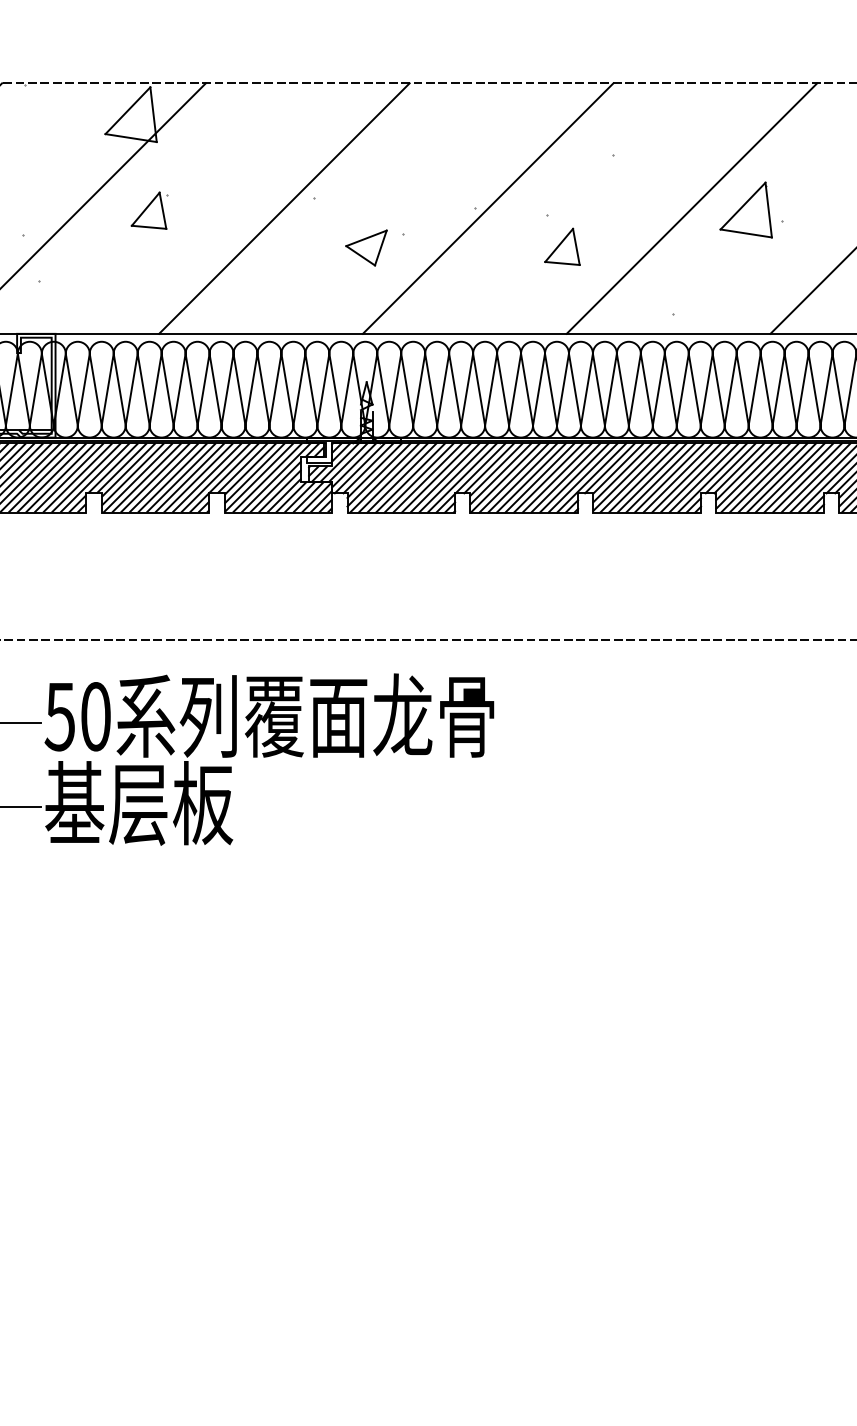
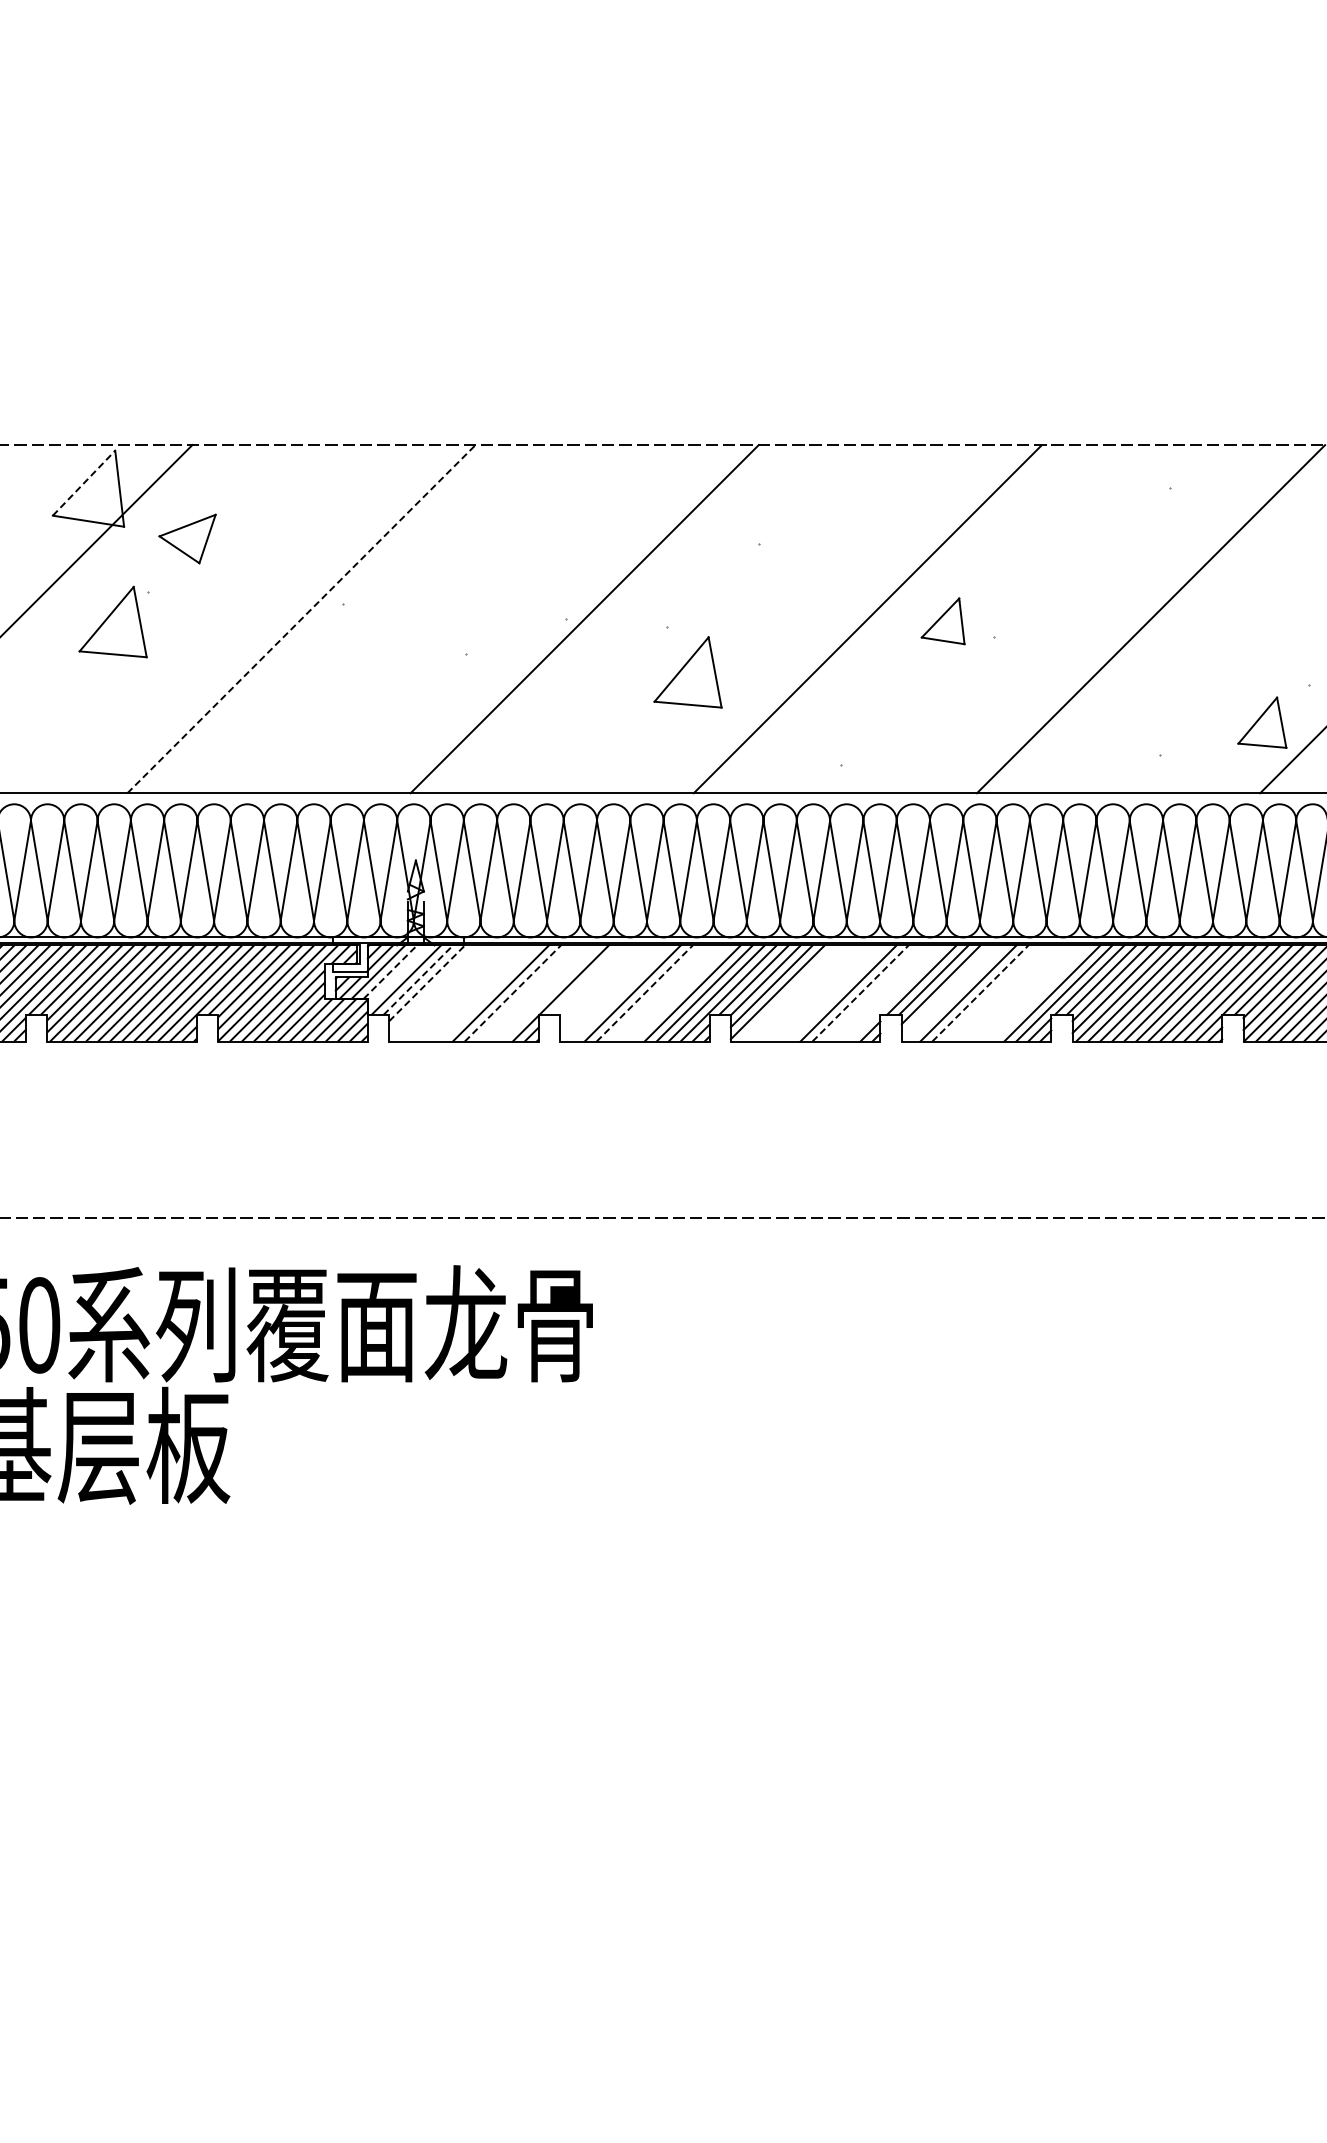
line: (128, 110) -> (84, 482), solid -> dashed
line: (284, 208) -> (301, 618), solid -> dashed
part: (149, 210) -> (113, 622), size x1.4
part: (745, 210) -> (942, 621), size x0.6
part: (562, 246) -> (687, 672), size x1.4
part: (366, 247) -> (187, 538), moved
line: (348, 462) -> (390, 972), solid -> dashed
line: (354, 464) -> (398, 975), removed
line: (368, 467) -> (418, 979), solid -> dashed
line: (488, 467) -> (585, 979), removed
line: (496, 469) -> (596, 981), removed
line: (375, 470) -> (427, 983), solid -> dashed
line: (501, 473) -> (602, 987), removed
line: (379, 475) -> (433, 989), removed
line: (748, 475) -> (946, 990), removed
line: (384, 477) -> (440, 993), removed
line: (393, 477) -> (452, 993), removed
line: (401, 477) -> (464, 993), removed
line: (410, 477) -> (476, 993), removed
line: (418, 477) -> (488, 993), removed
line: (436, 477) -> (512, 993), solid -> dashed
line: (444, 477) -> (524, 993), removed
line: (453, 477) -> (536, 993), removed
line: (462, 477) -> (548, 993), removed
line: (505, 477) -> (608, 993), removed
line: (513, 477) -> (620, 993), removed
line: (531, 477) -> (644, 993), solid -> dashed
line: (539, 477) -> (656, 993), removed
line: (548, 477) -> (668, 993), removed
line: (557, 477) -> (680, 993), removed
line: (634, 477) -> (788, 993), removed
line: (643, 477) -> (800, 993), removed
line: (652, 477) -> (812, 993), removed
line: (660, 477) -> (824, 993), removed
line: (669, 477) -> (836, 993), removed
line: (686, 477) -> (860, 993), solid -> dashed
line: (695, 477) -> (872, 993), removed
line: (703, 477) -> (884, 993), removed
line: (712, 477) -> (896, 993), removed
line: (755, 477) -> (956, 993), removed
line: (773, 477) -> (980, 993), solid -> dashed
line: (781, 477) -> (992, 993), removed
line: (790, 477) -> (1004, 993), removed
line: (798, 477) -> (1016, 993), removed
line: (807, 477) -> (1028, 993), removed
line: (816, 477) -> (1040, 993), removed

